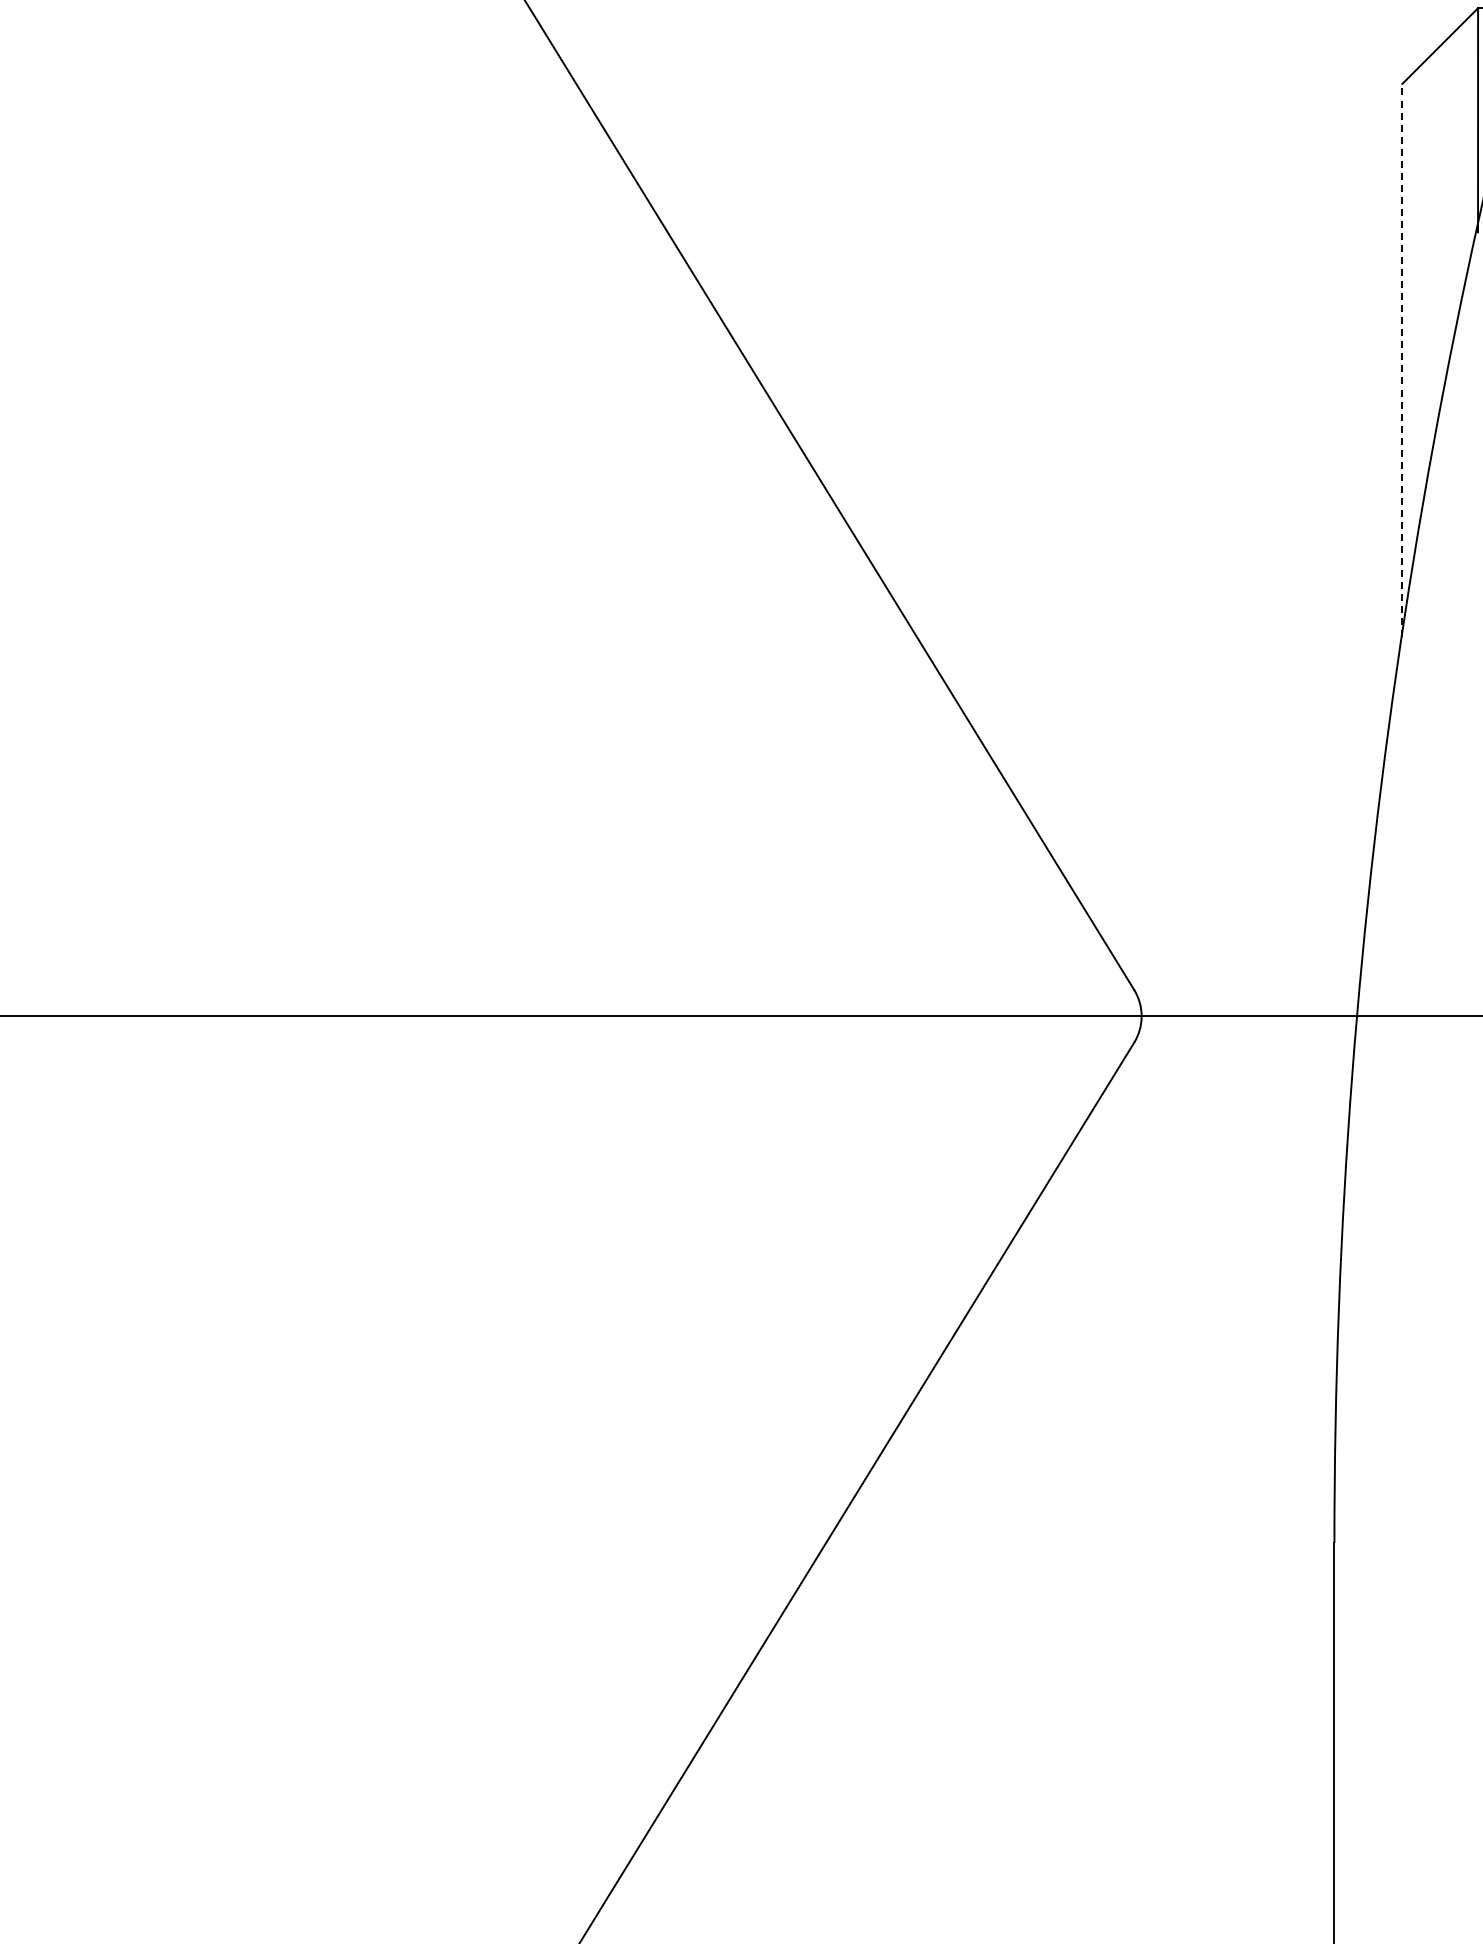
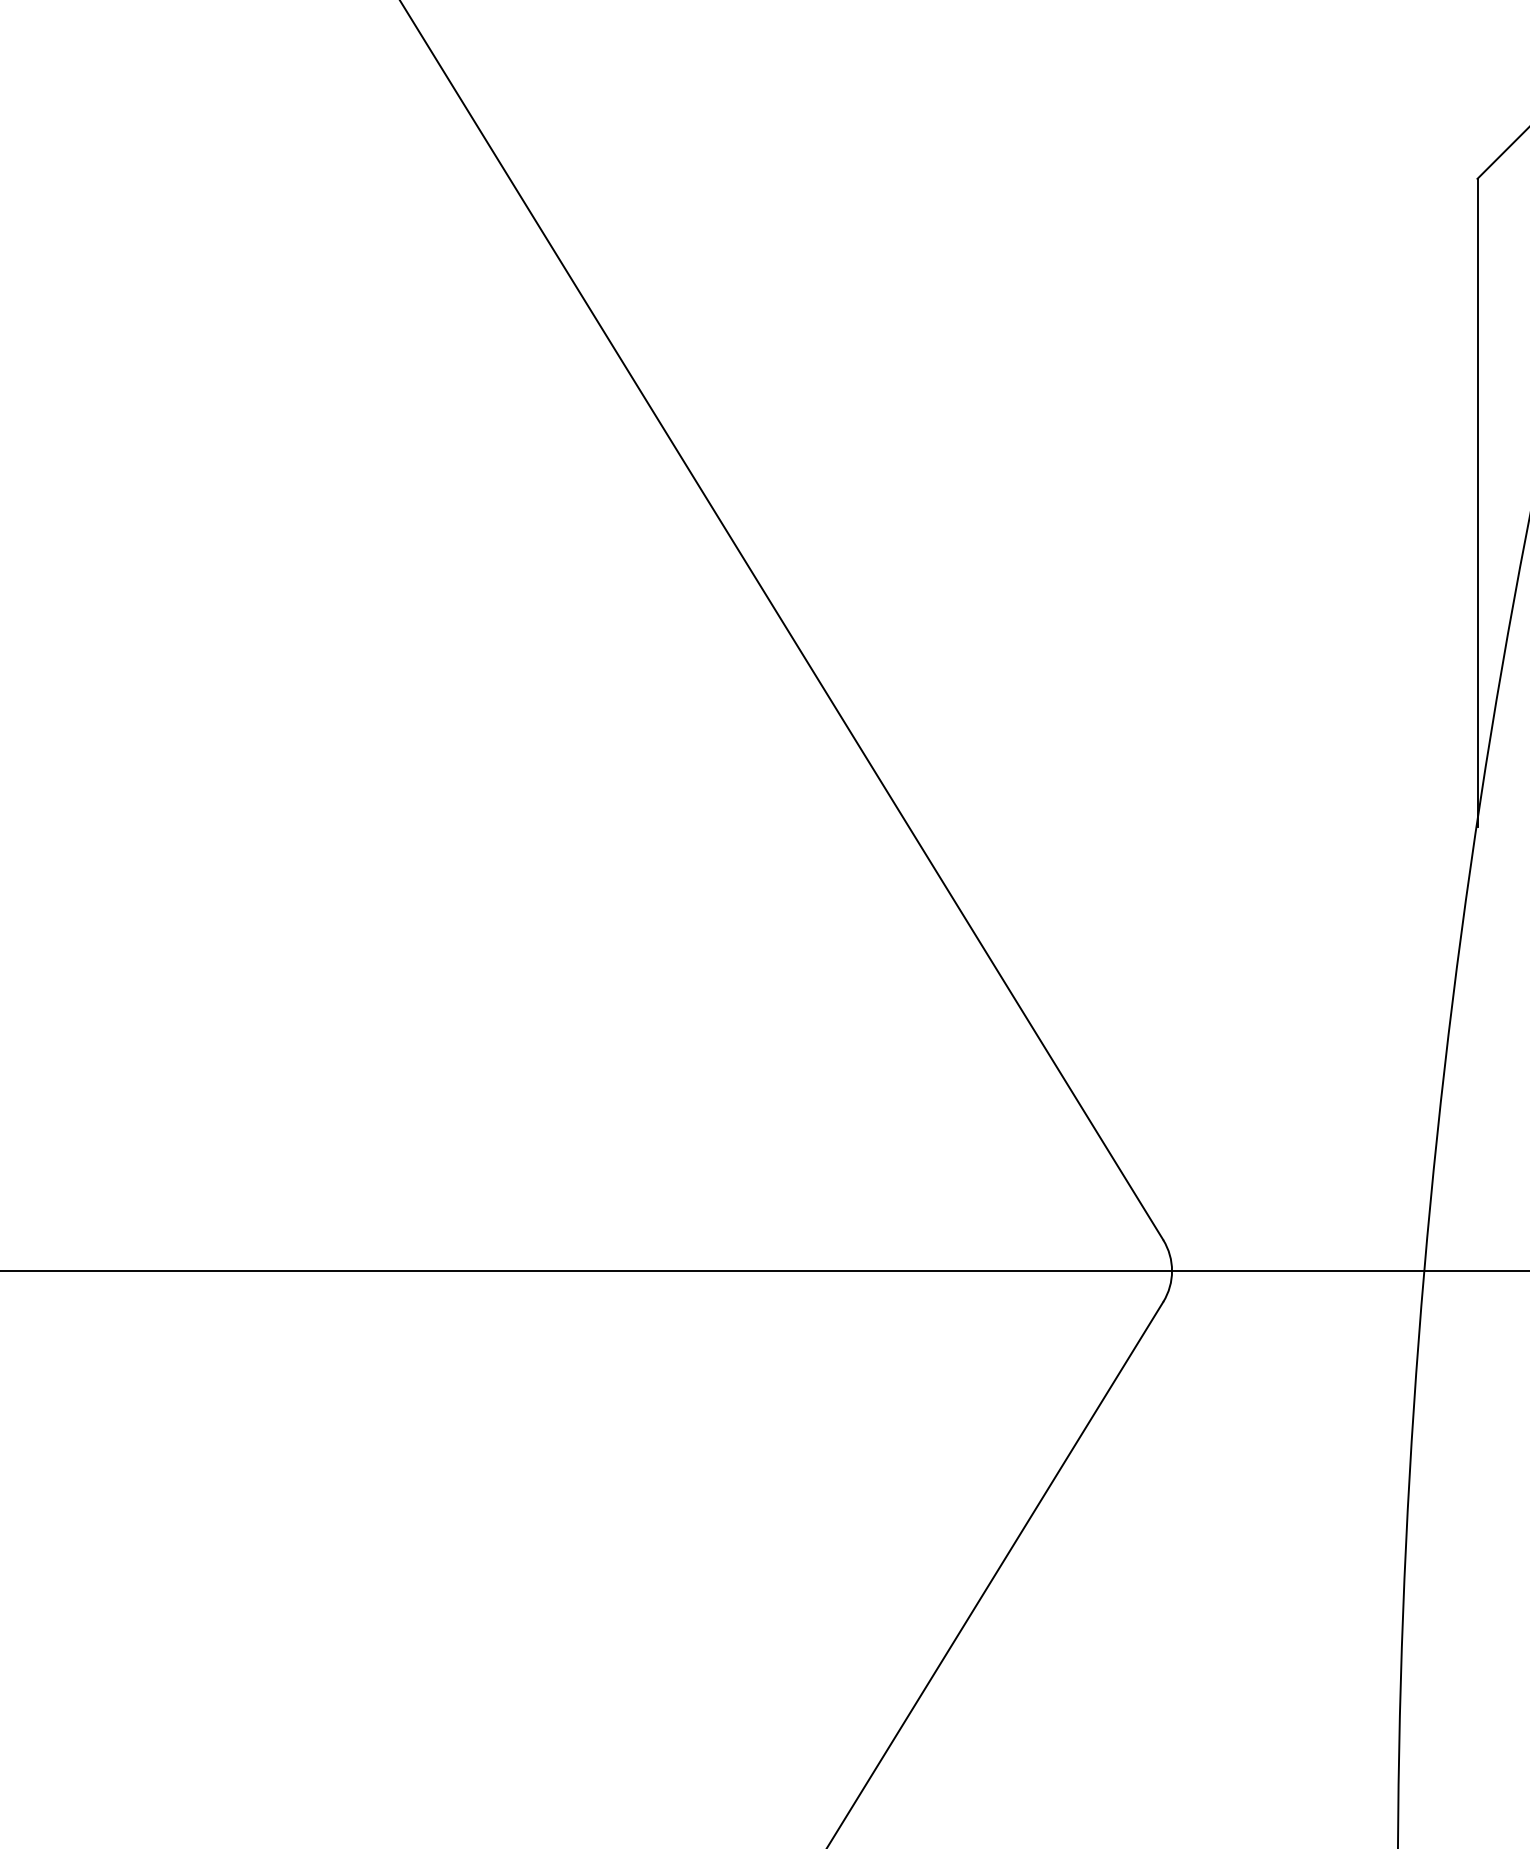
line: (1402, 360) -> (1477, 502), dashed -> solid

